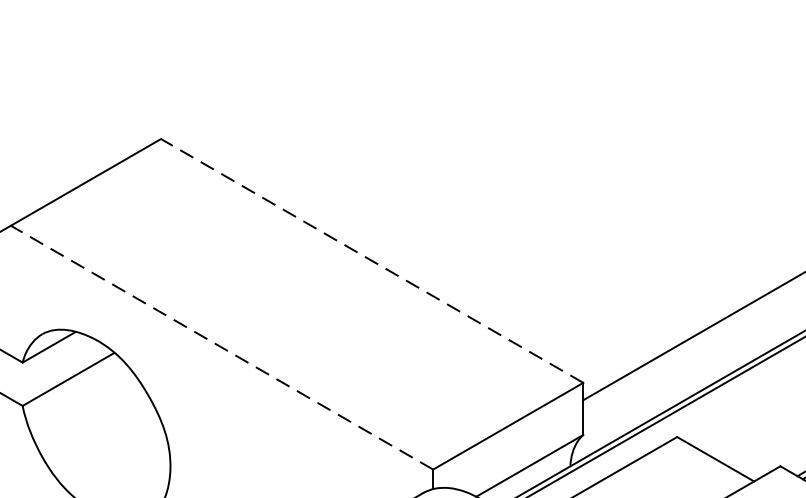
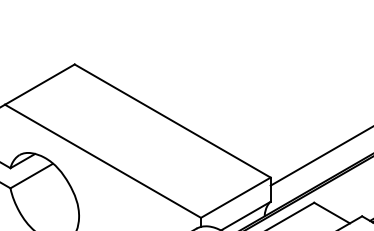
line: (371, 259) -> (172, 120), dashed -> solid
line: (220, 348) -> (102, 161), dashed -> solid

